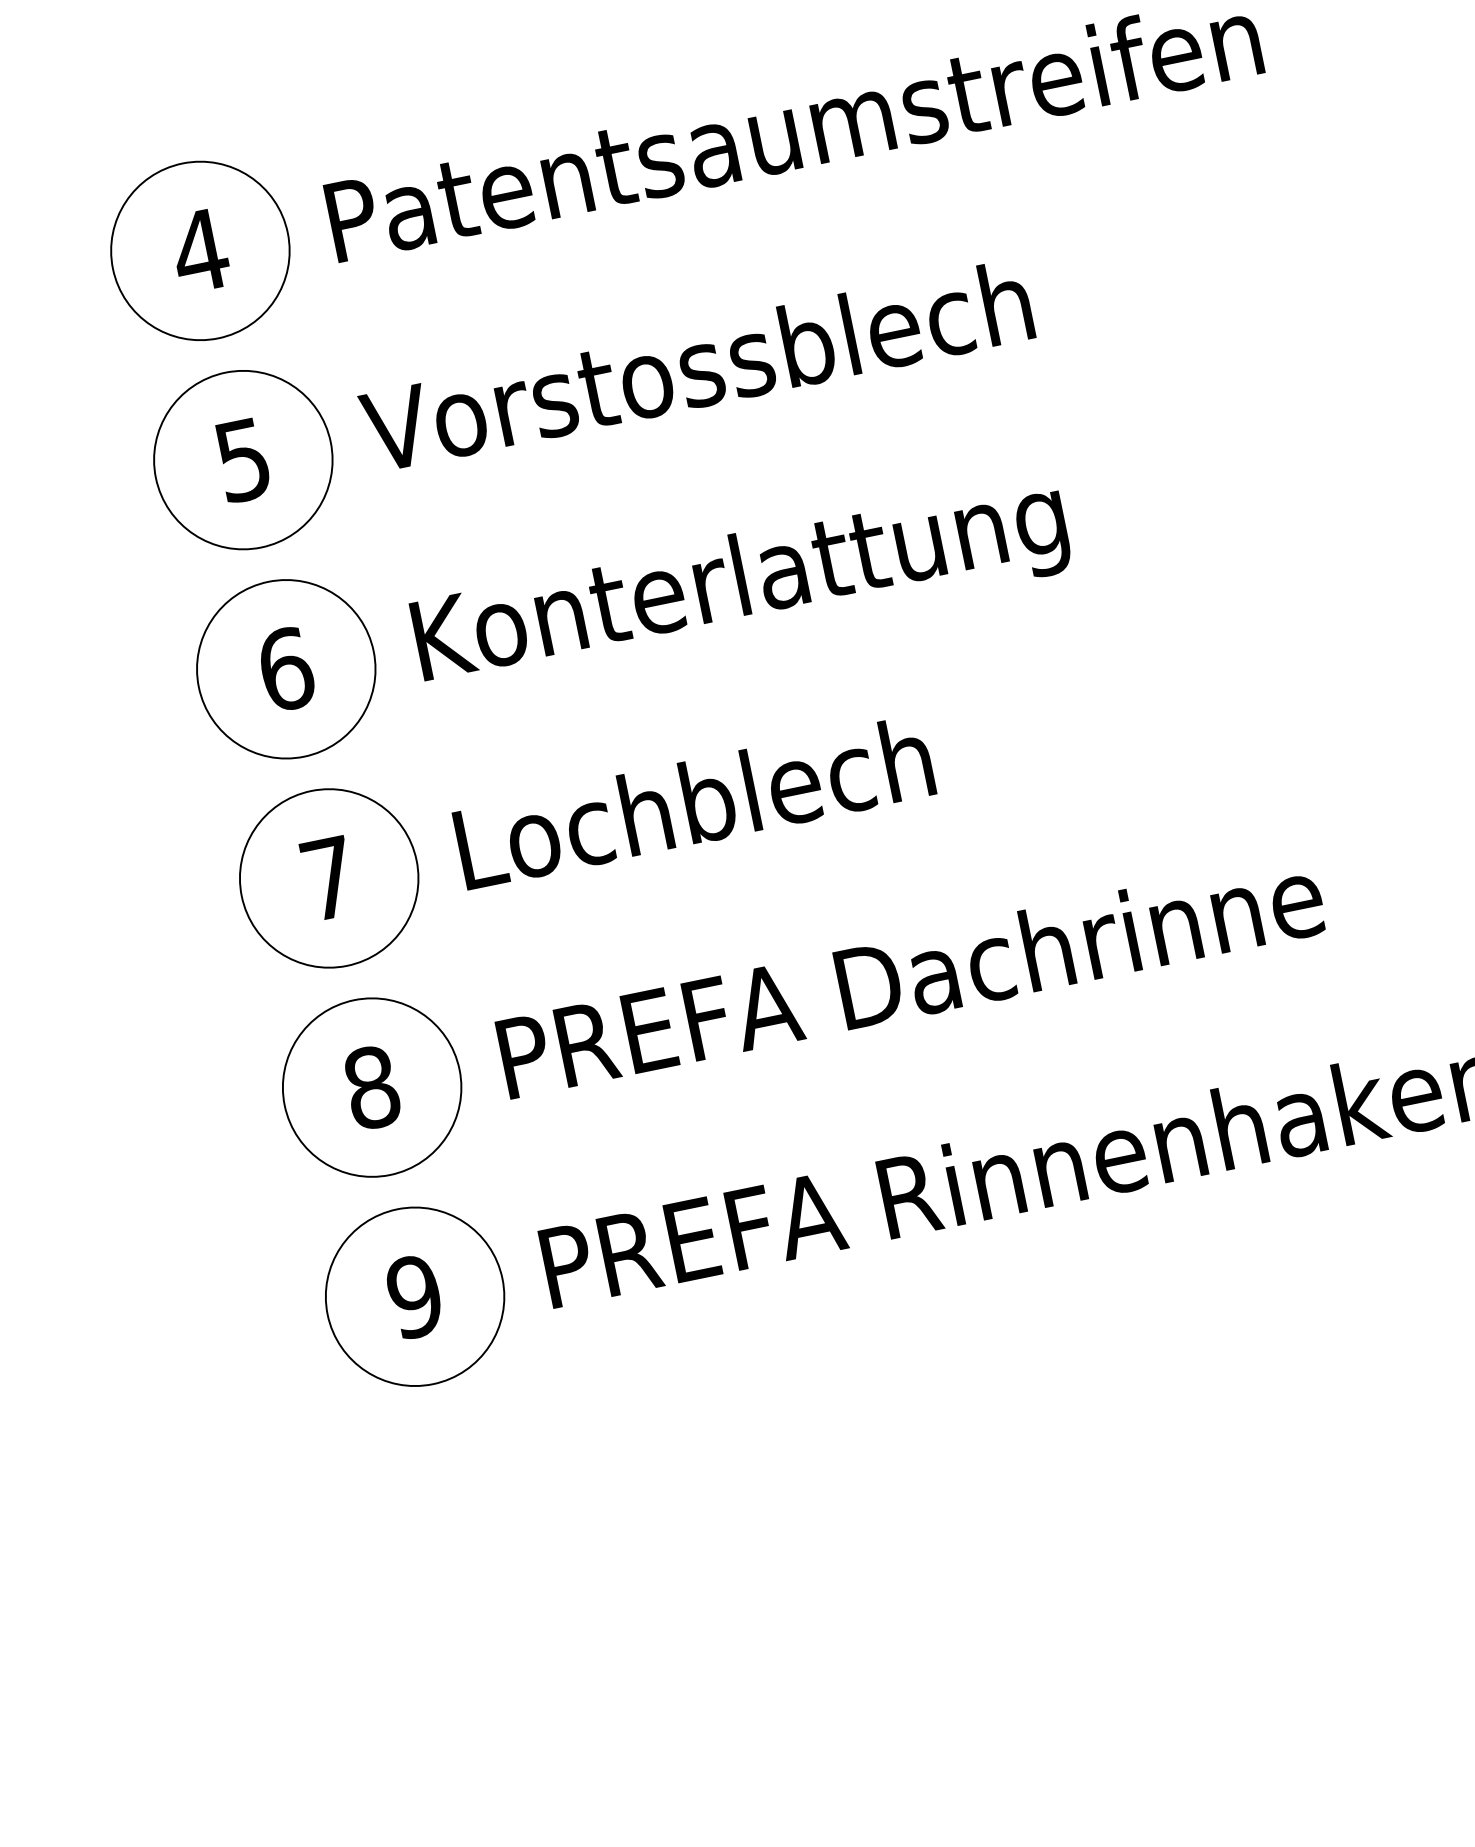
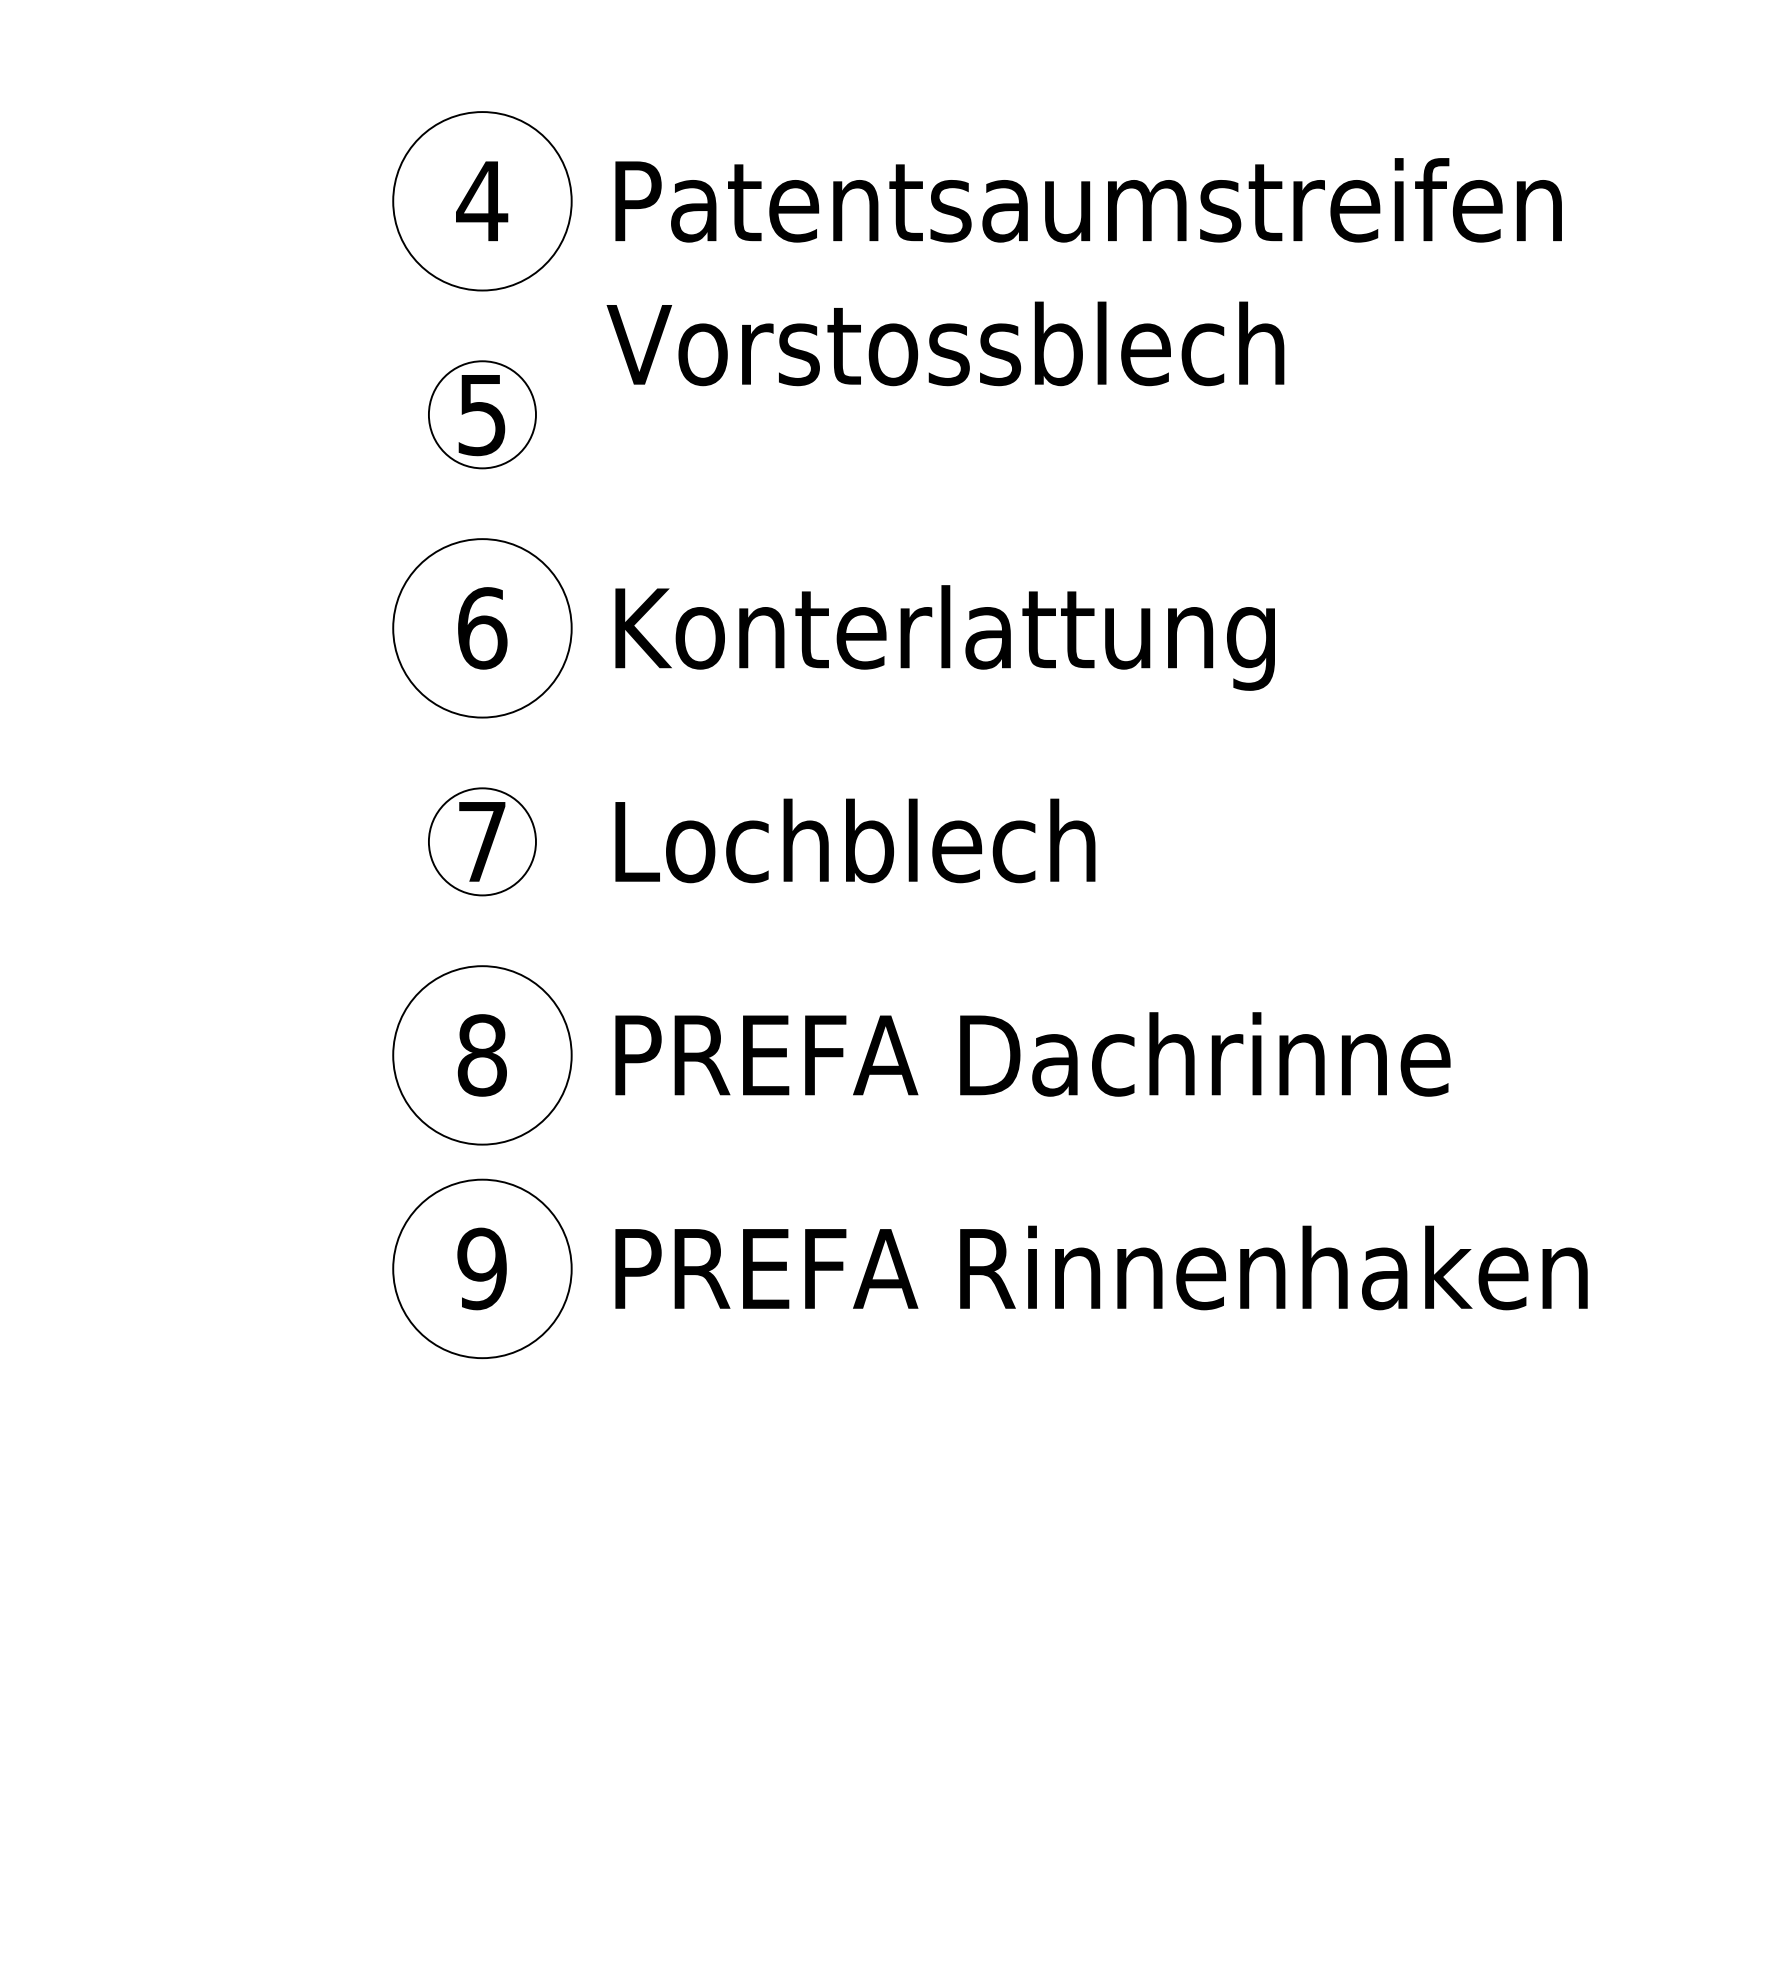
text: (696, 365) -> (945, 343), moved
circle: (243, 459) -> (482, 414), size x0.6
circle: (329, 878) -> (482, 841), size x0.6

